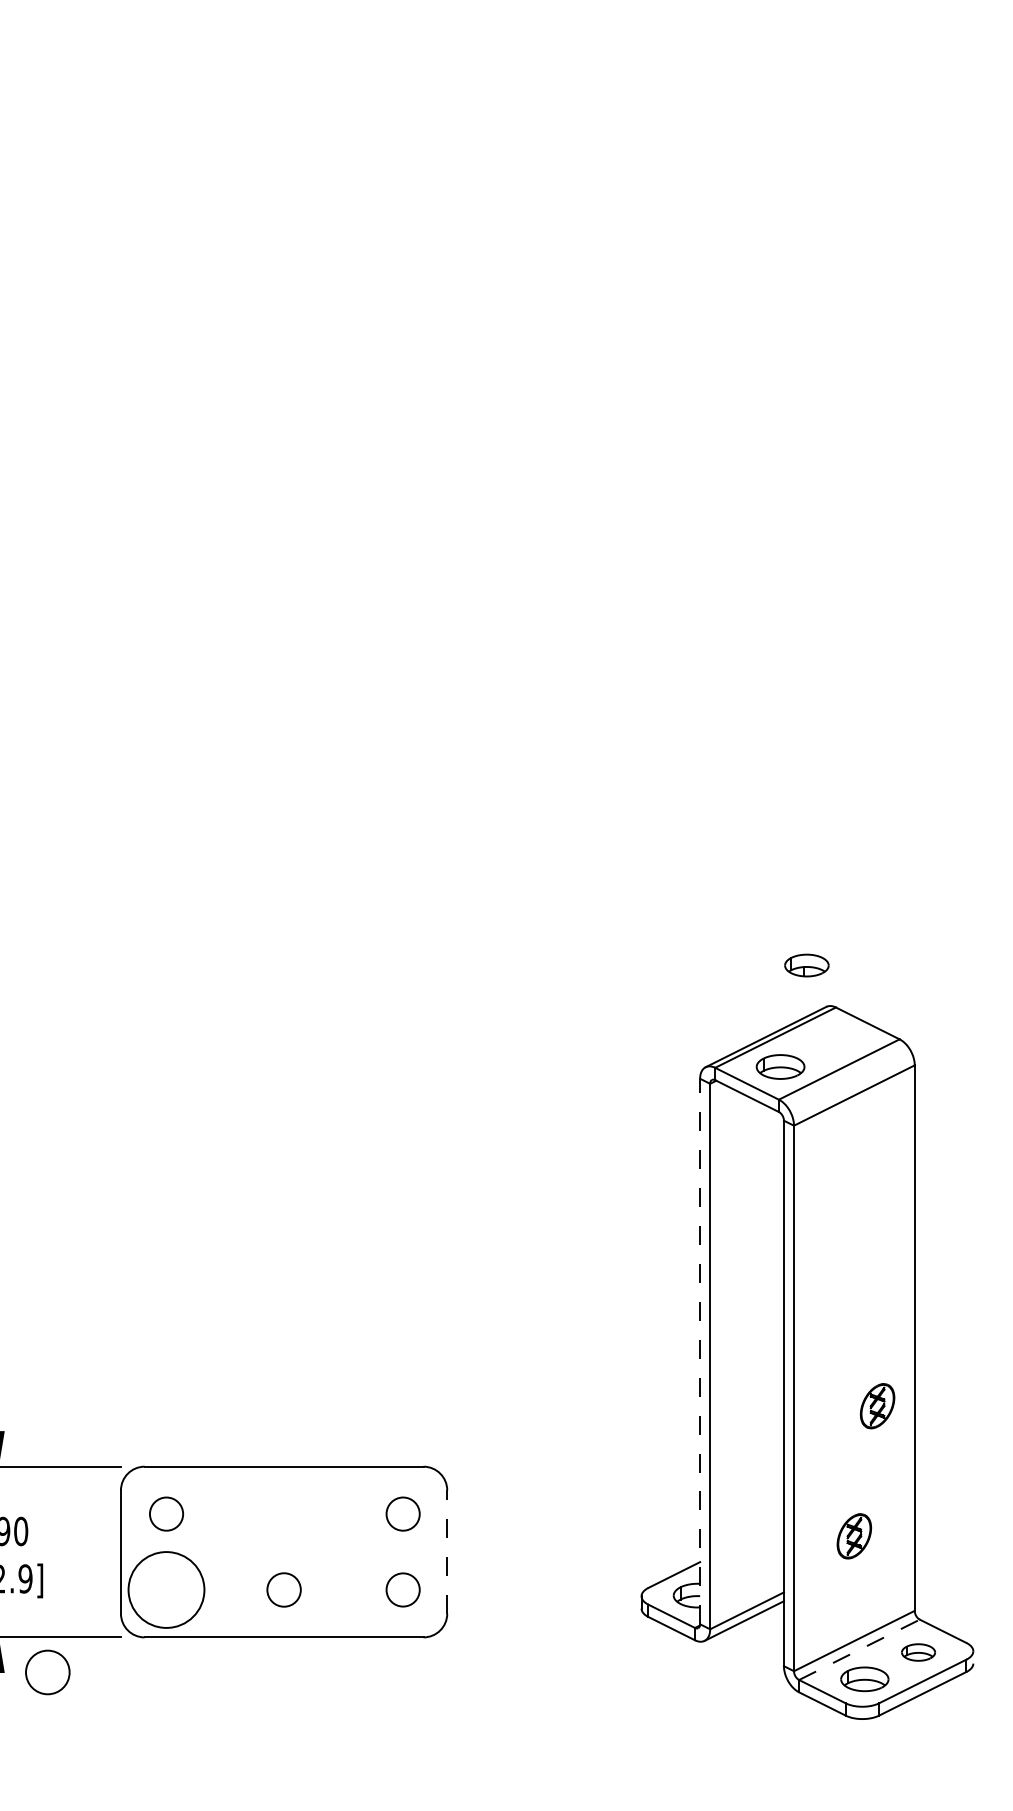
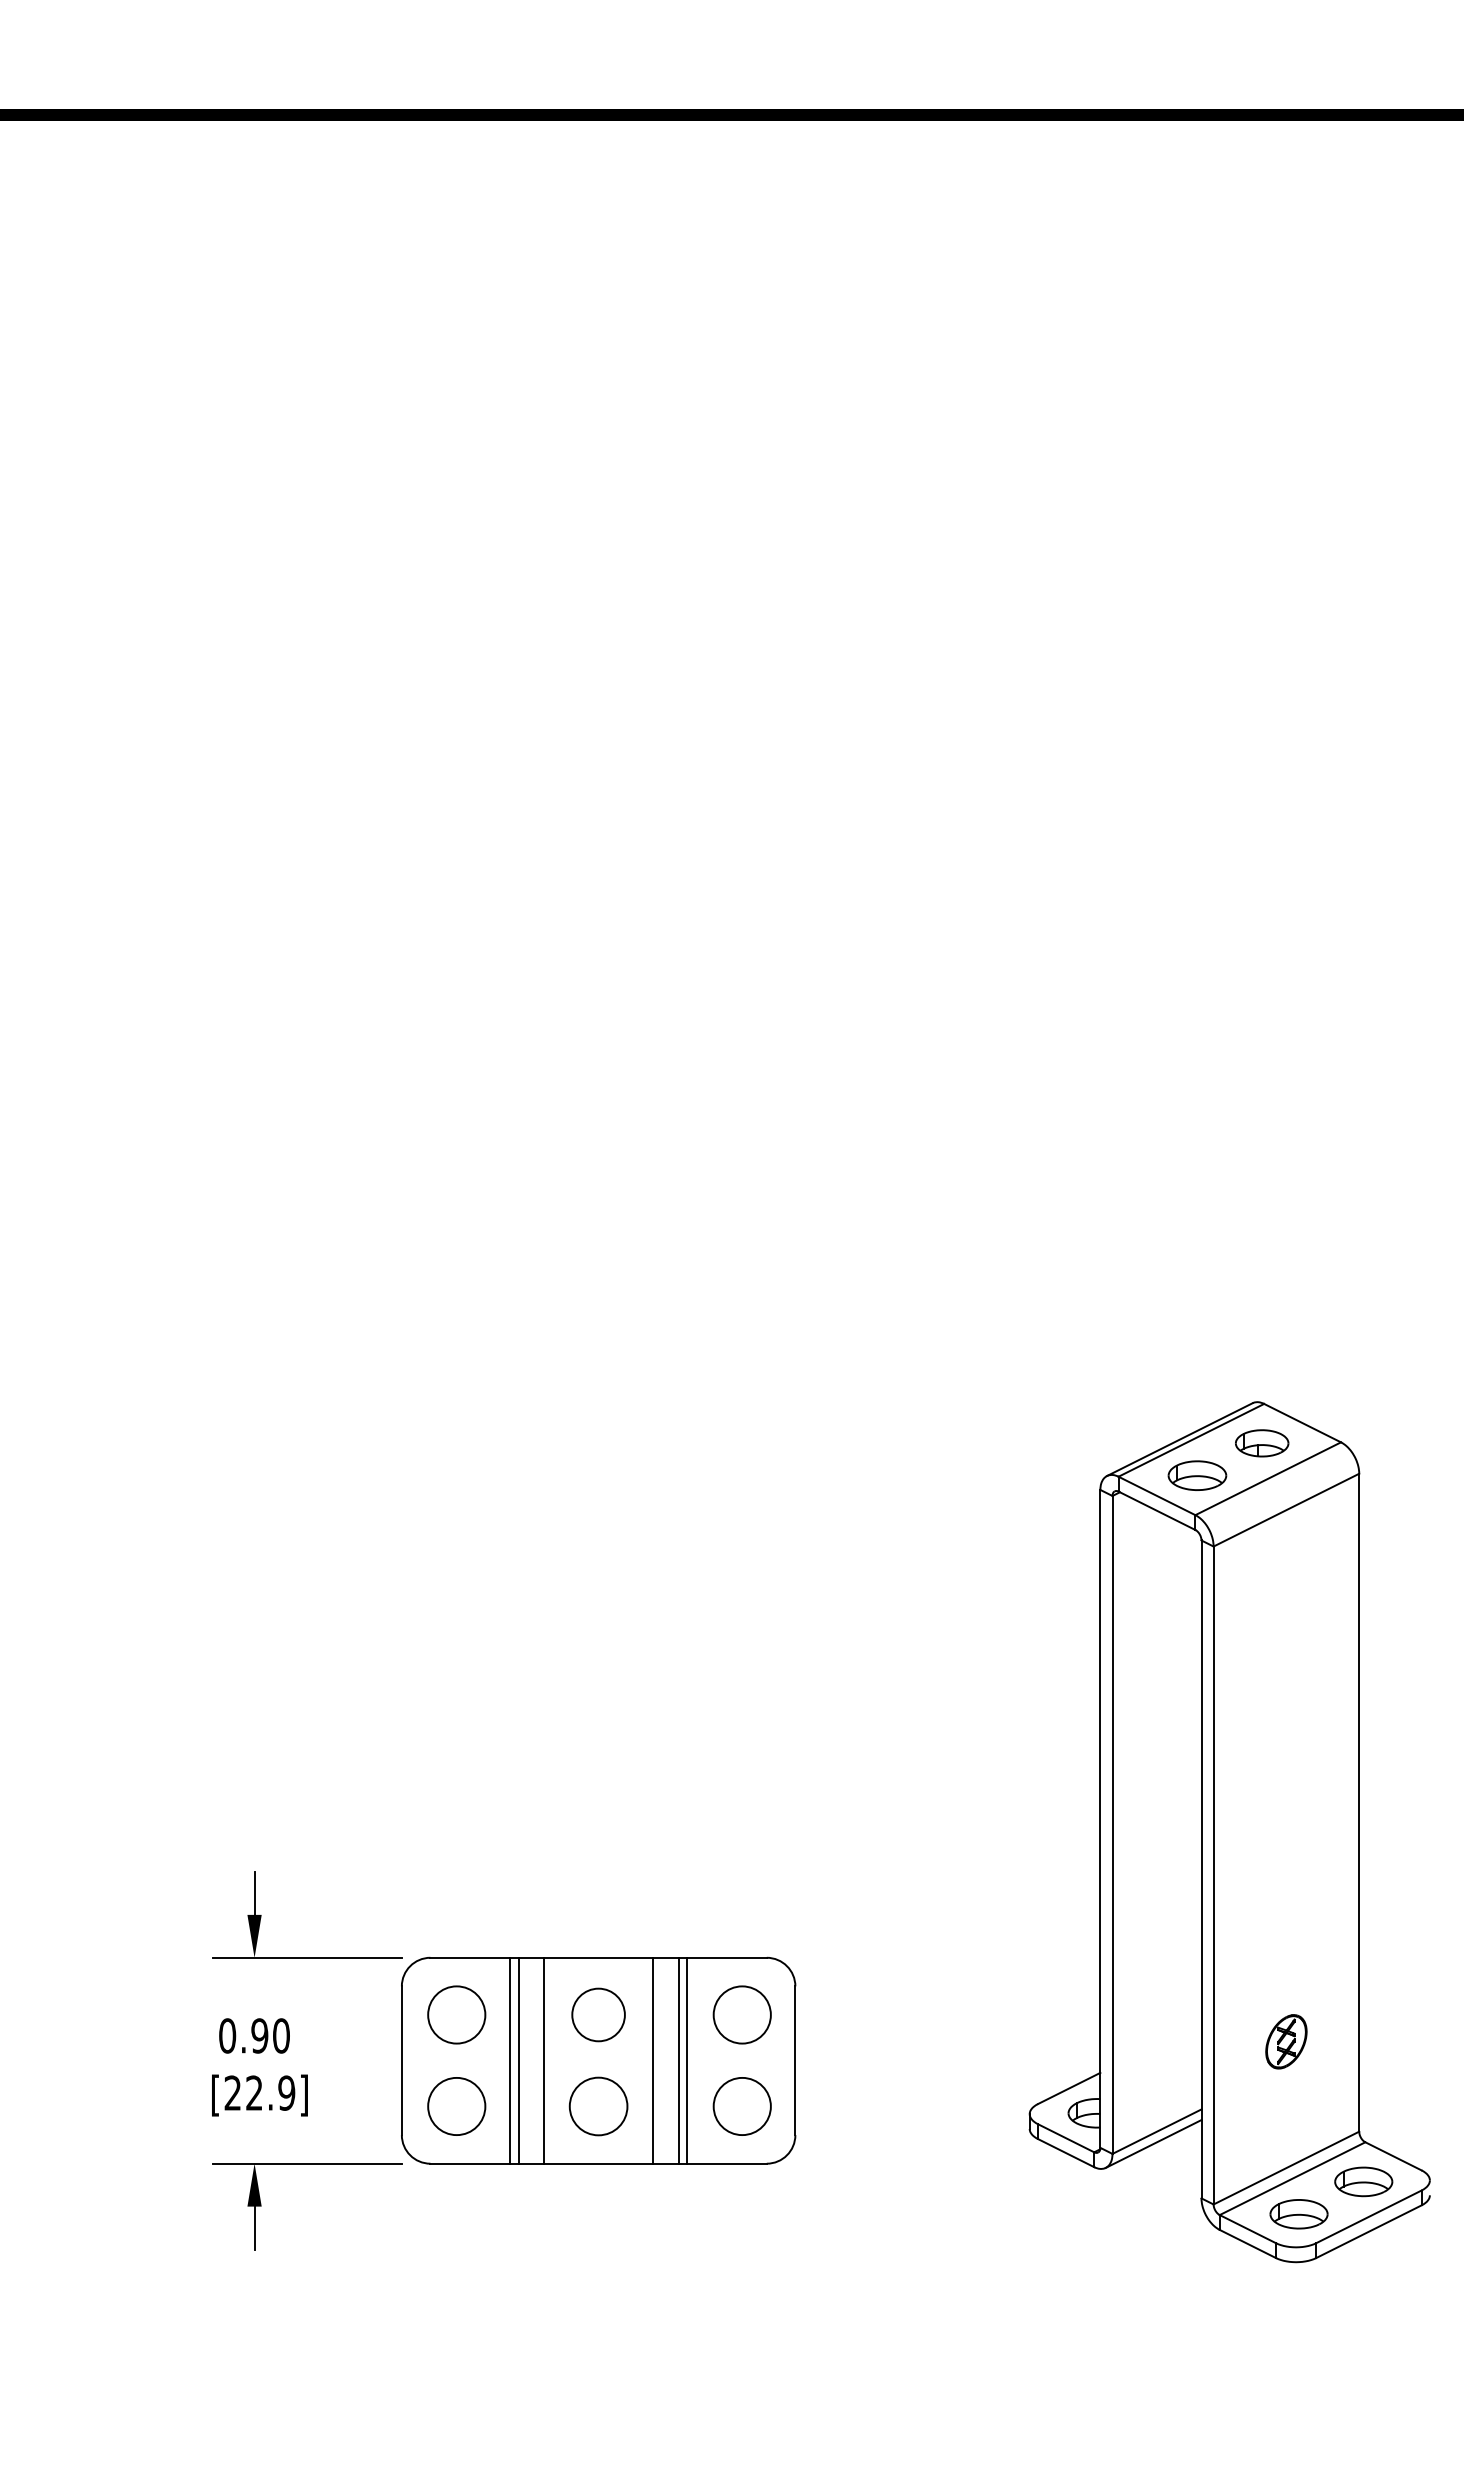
part: (807, 965) -> (1262, 1443), moved
line: (700, 1351) -> (1100, 1818), dashed -> solid
part: (877, 1405) -> (1314, 1884), removed
circle: (166, 1513) -> (456, 2014), size x1.43
circle: (402, 1513) -> (741, 2014), size x1.43
line: (210, 1551) -> (509, 2060), added
line: (217, 1551) -> (518, 2060), added
line: (239, 1551) -> (544, 2060), added
line: (328, 1551) -> (652, 2060), added
line: (350, 1551) -> (678, 2060), added
line: (357, 1551) -> (687, 2060), added
line: (447, 1551) -> (795, 2060), dashed -> solid
circle: (166, 1589) -> (456, 2106), size x0.62
circle: (284, 1589) -> (598, 2106), size x1.43
circle: (402, 1589) -> (741, 2106), size x1.43
line: (860, 1649) -> (1293, 2178), dashed -> solid
part: (918, 1652) -> (1363, 2181), size x1.43
circle: (47, 1672) -> (598, 2014), moved

